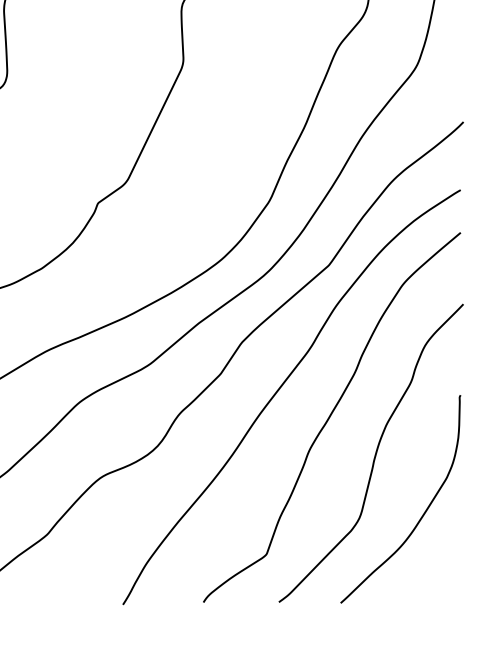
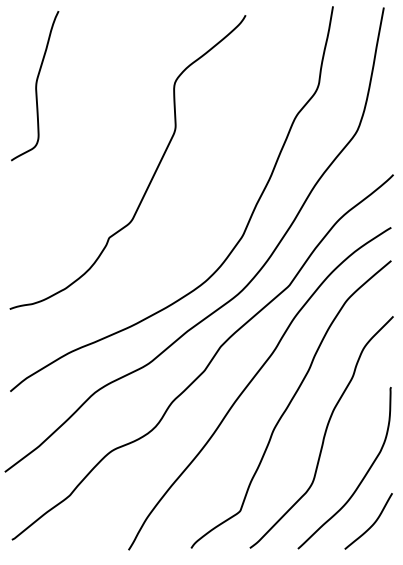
curve: (436, 570) -> (372, 523), added

